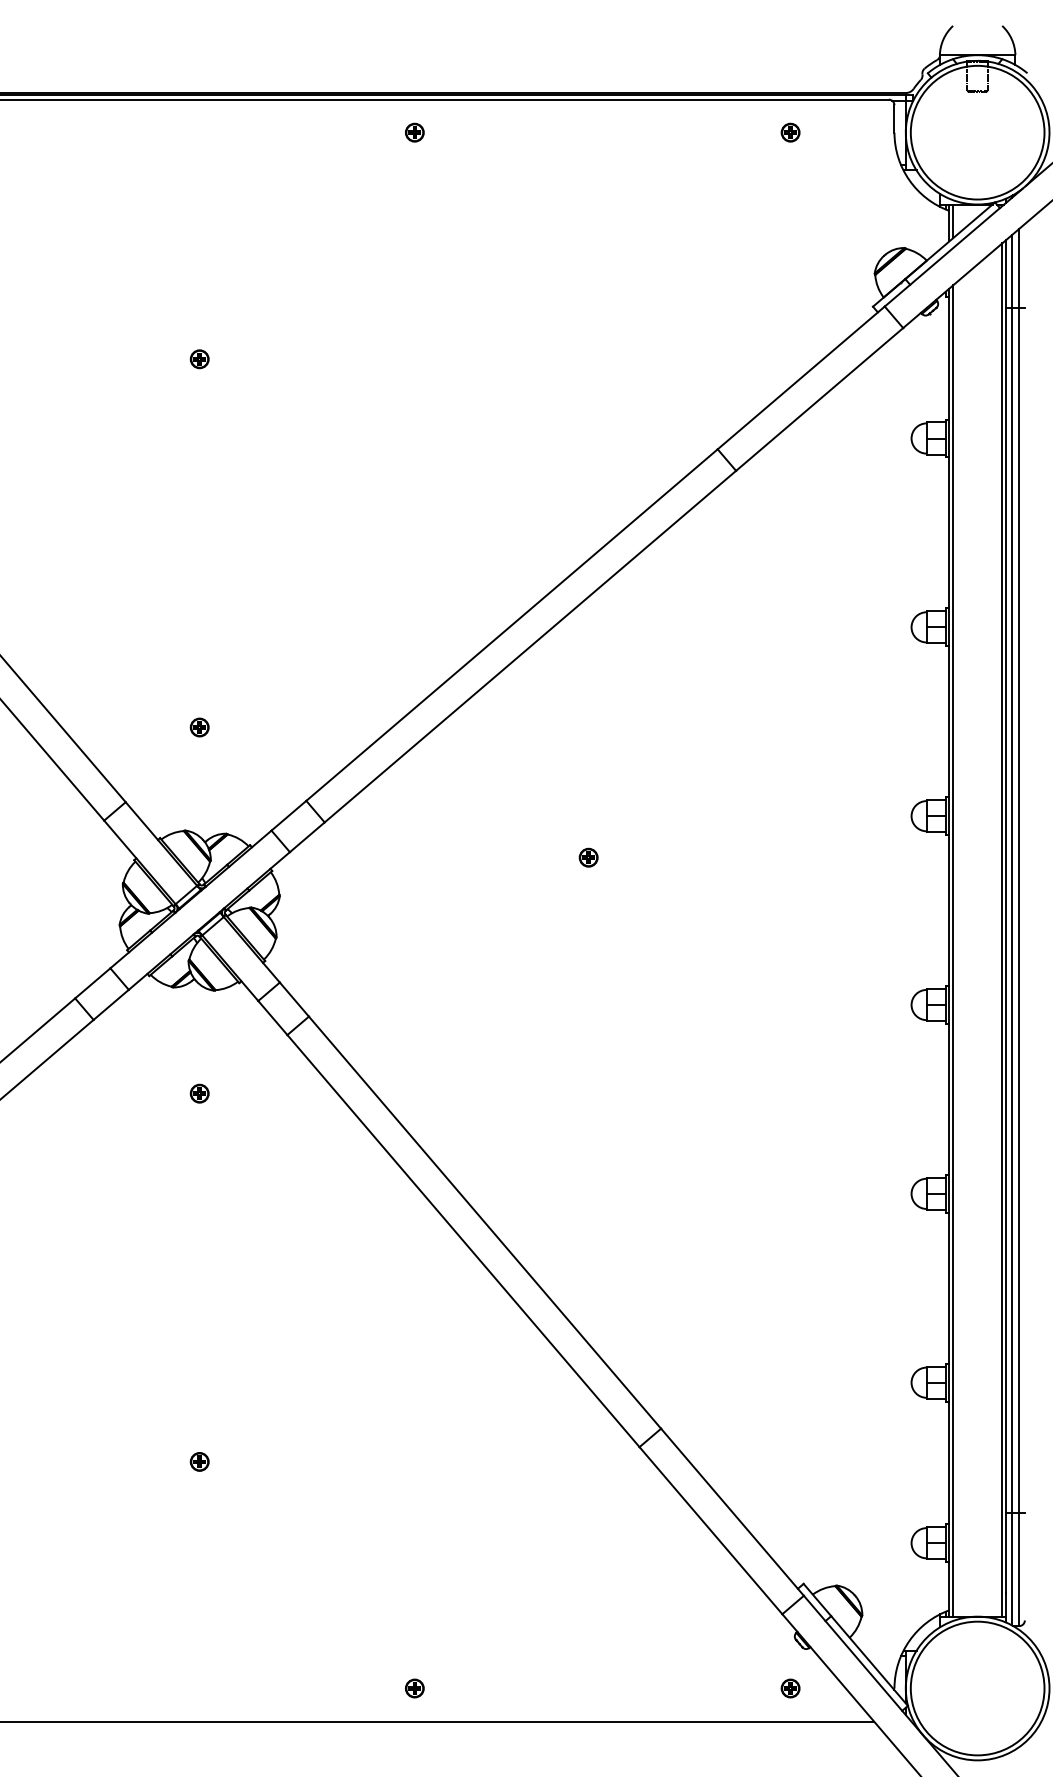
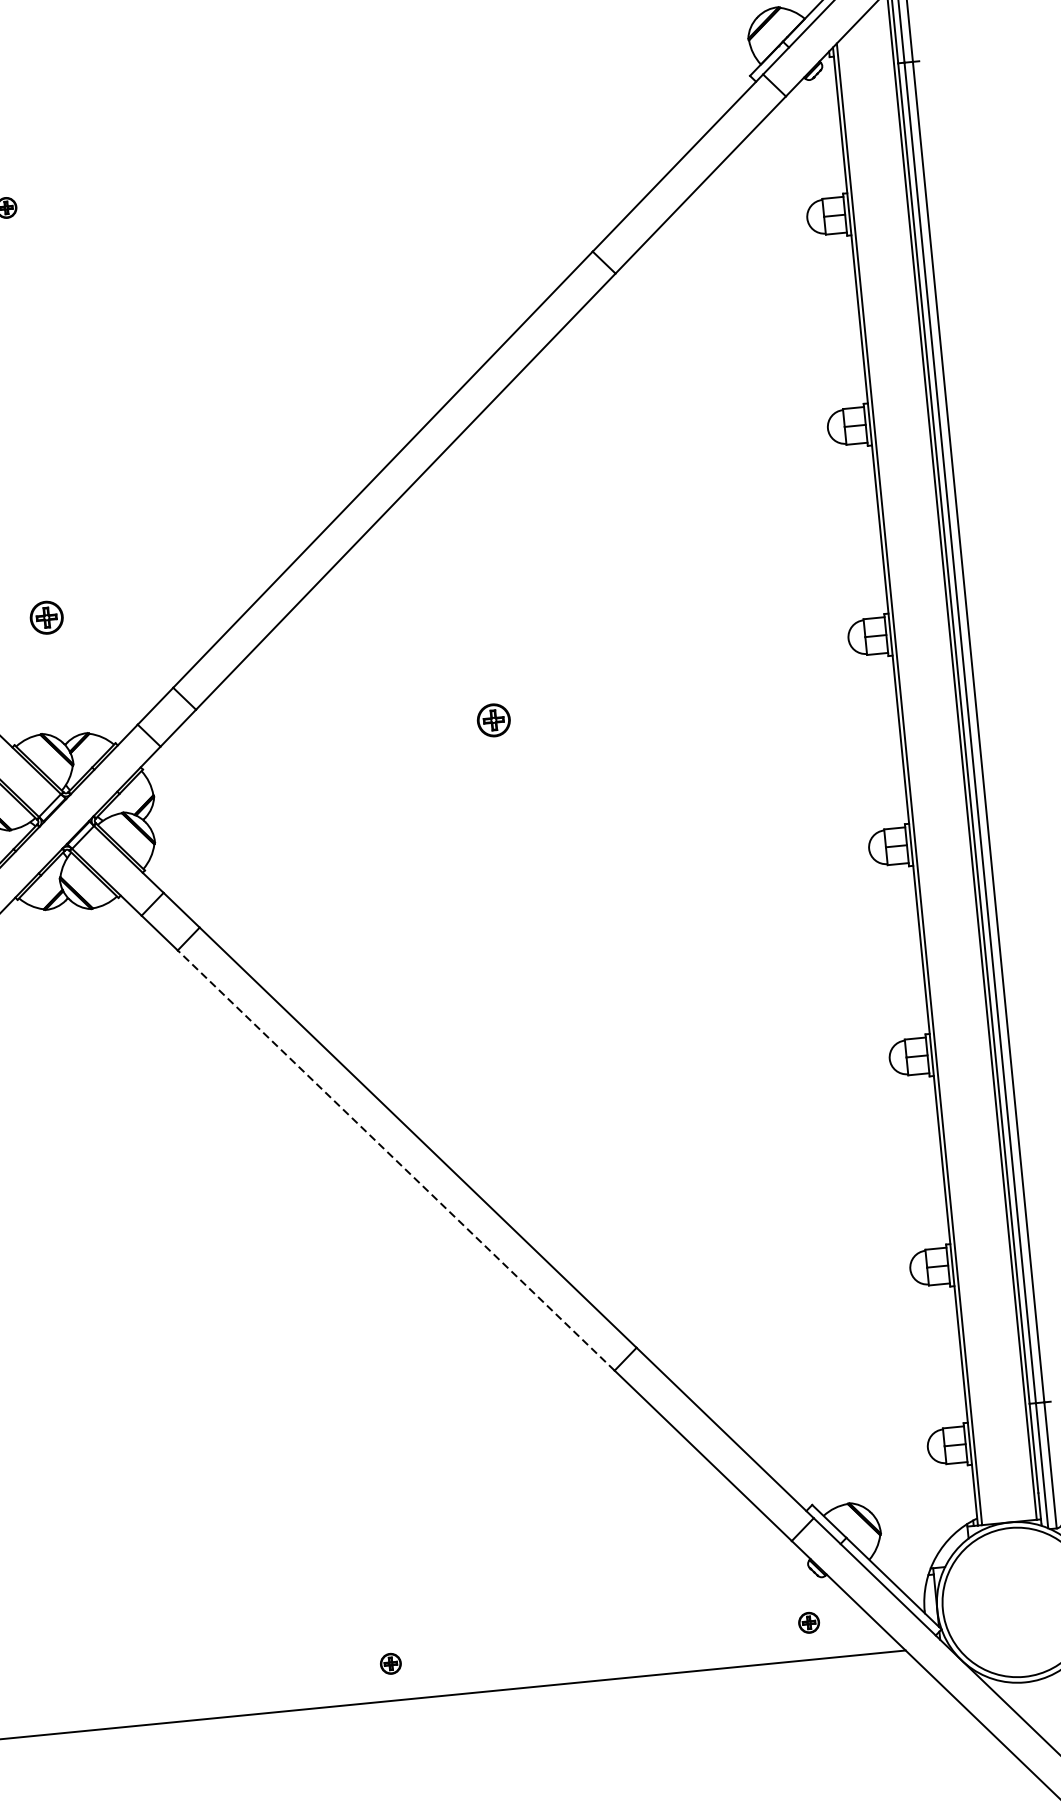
part: (199, 727) -> (46, 617), size x1.6
part: (588, 857) -> (493, 719), size x1.6
part: (199, 1093) -> (86, 1025), removed
line: (463, 1240) -> (396, 1159), solid -> dashed
part: (199, 1461) -> (126, 1434), removed

